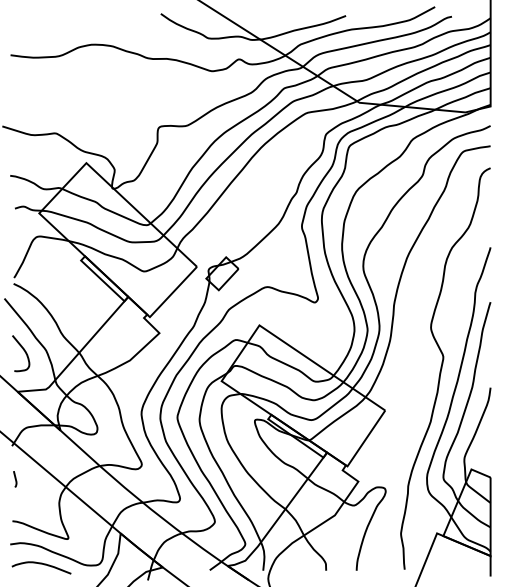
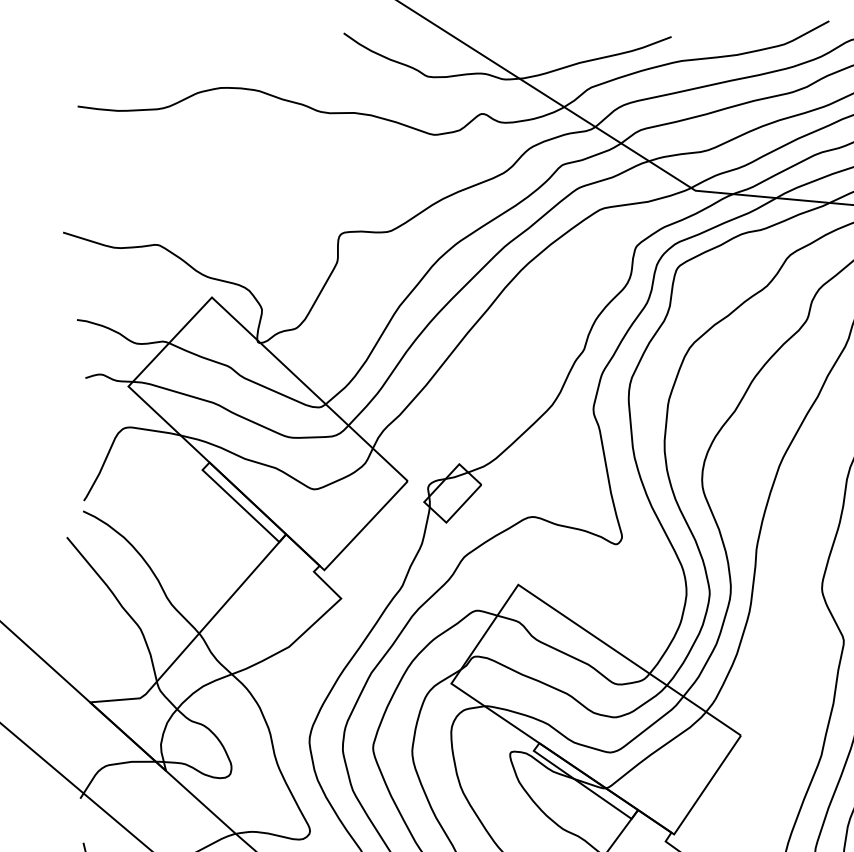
curve: (24, 352) -> (102, 632), removed

